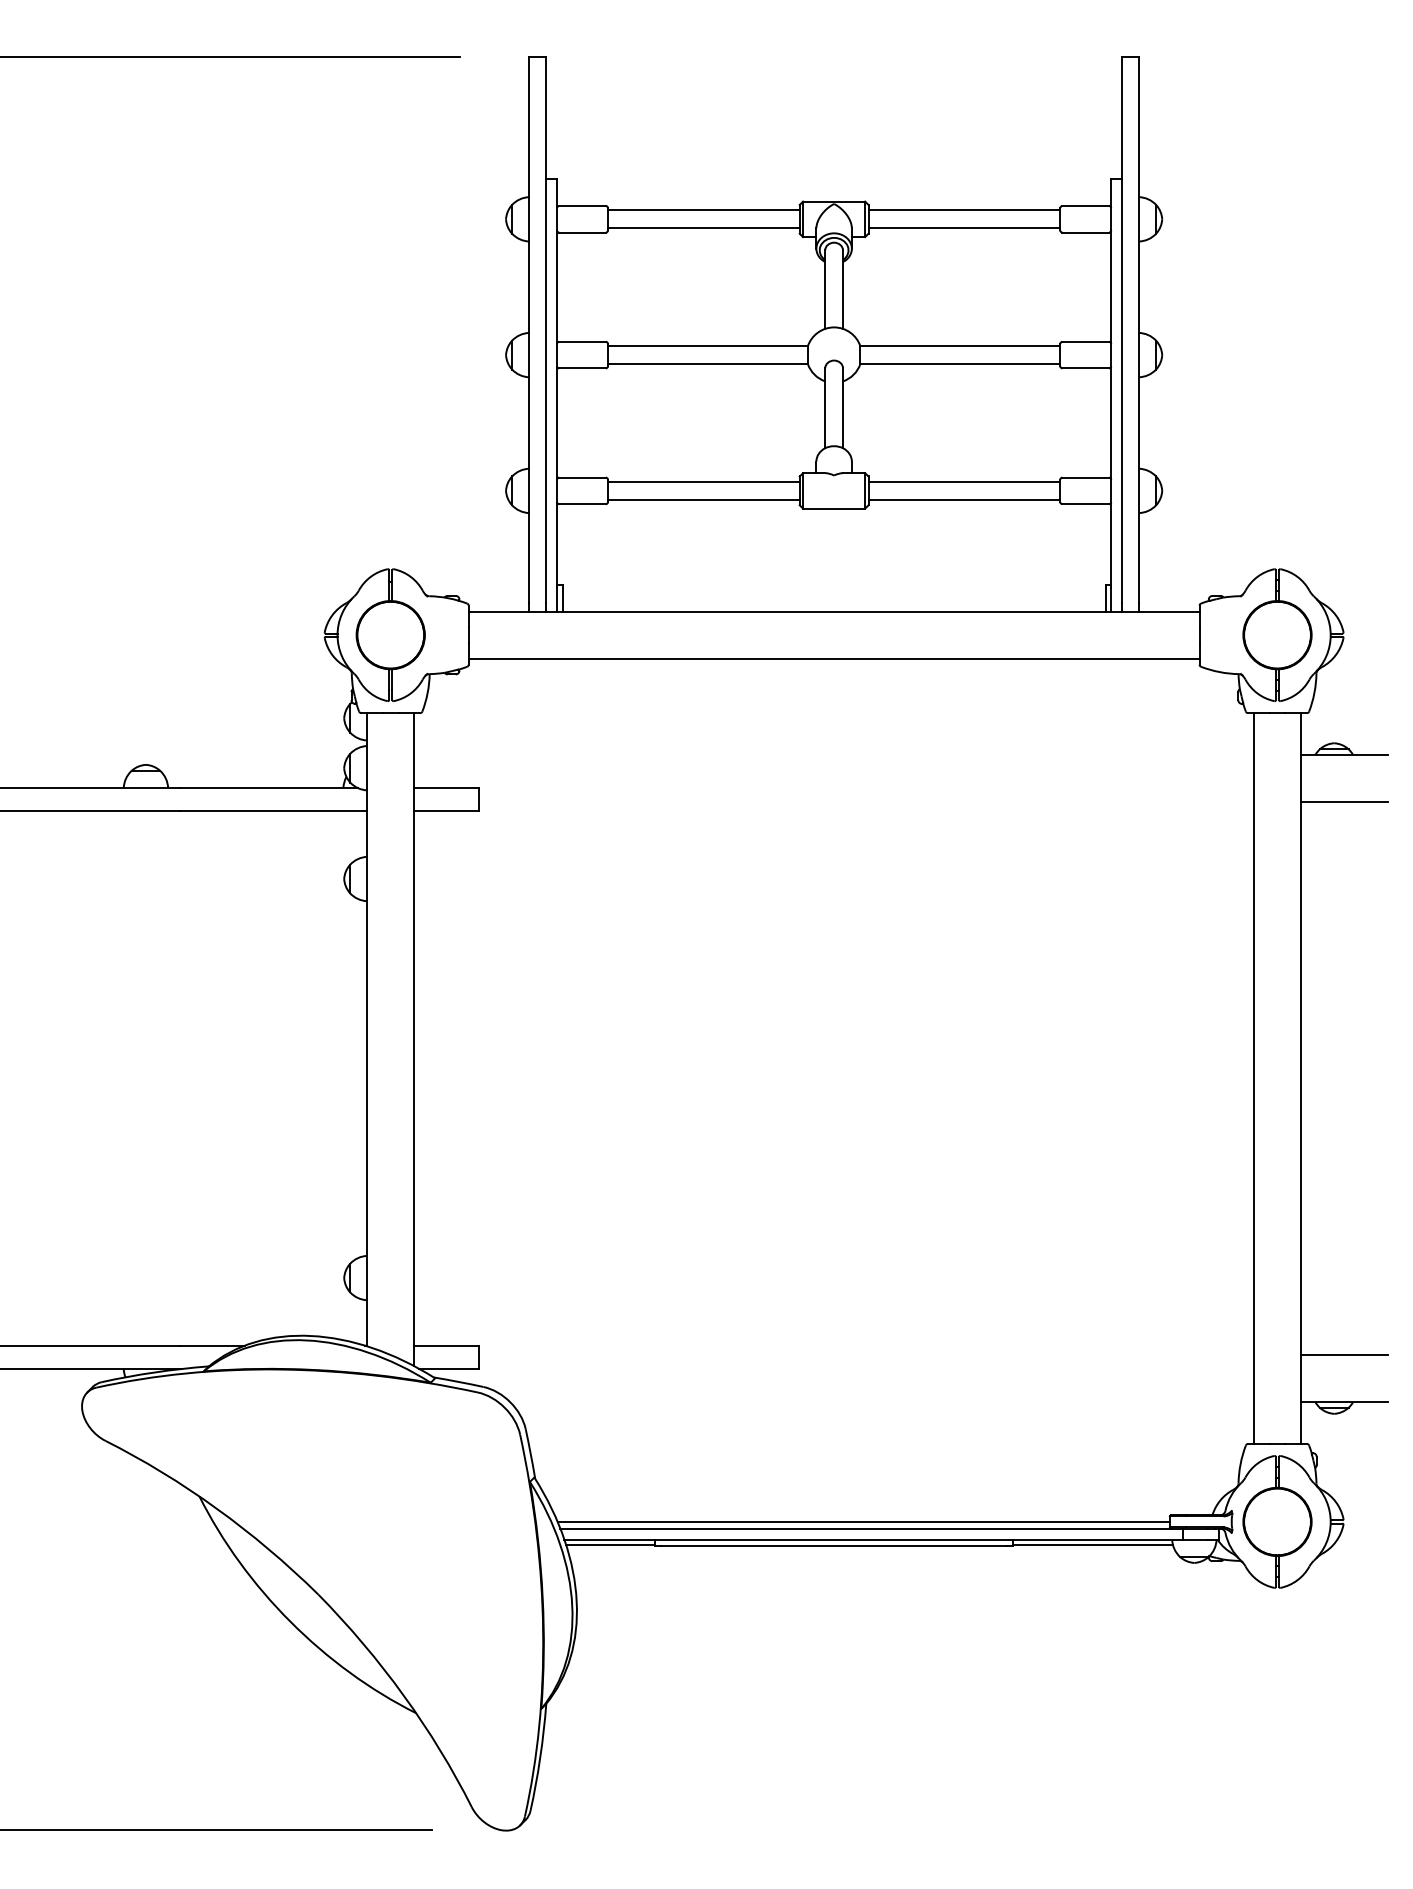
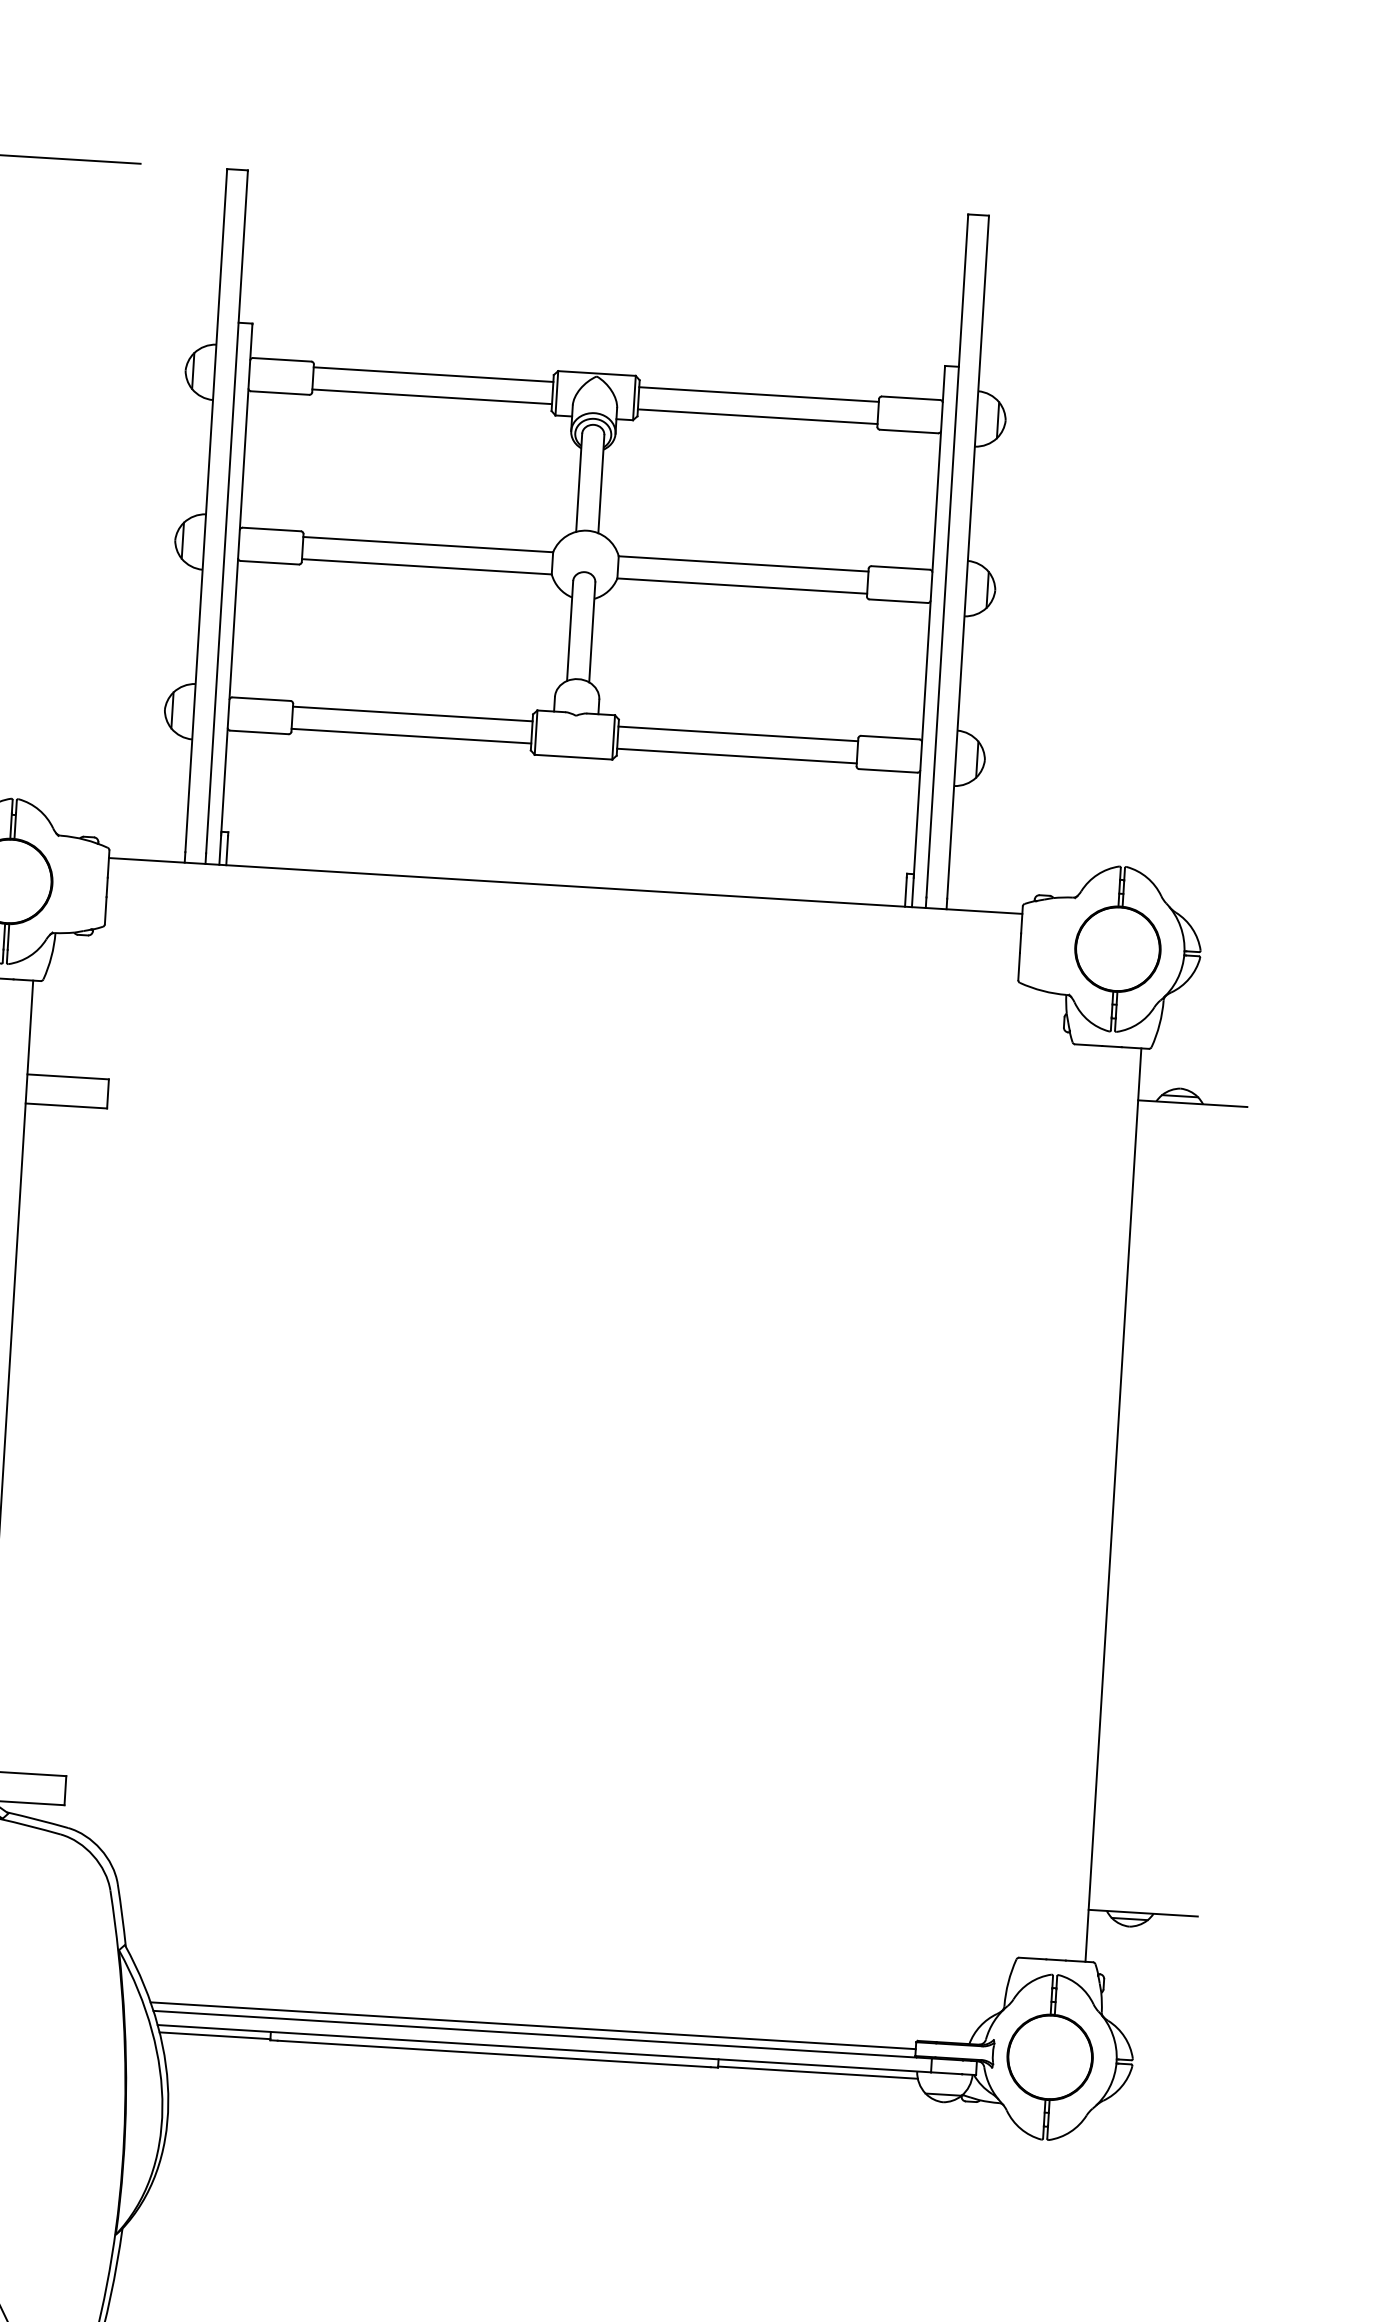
line: (833, 658) -> (561, 944), removed
line: (1344, 801) -> (1188, 1162), removed
line: (1254, 1078) -> (1055, 1501), removed
line: (1344, 1355) -> (1146, 1854), removed

